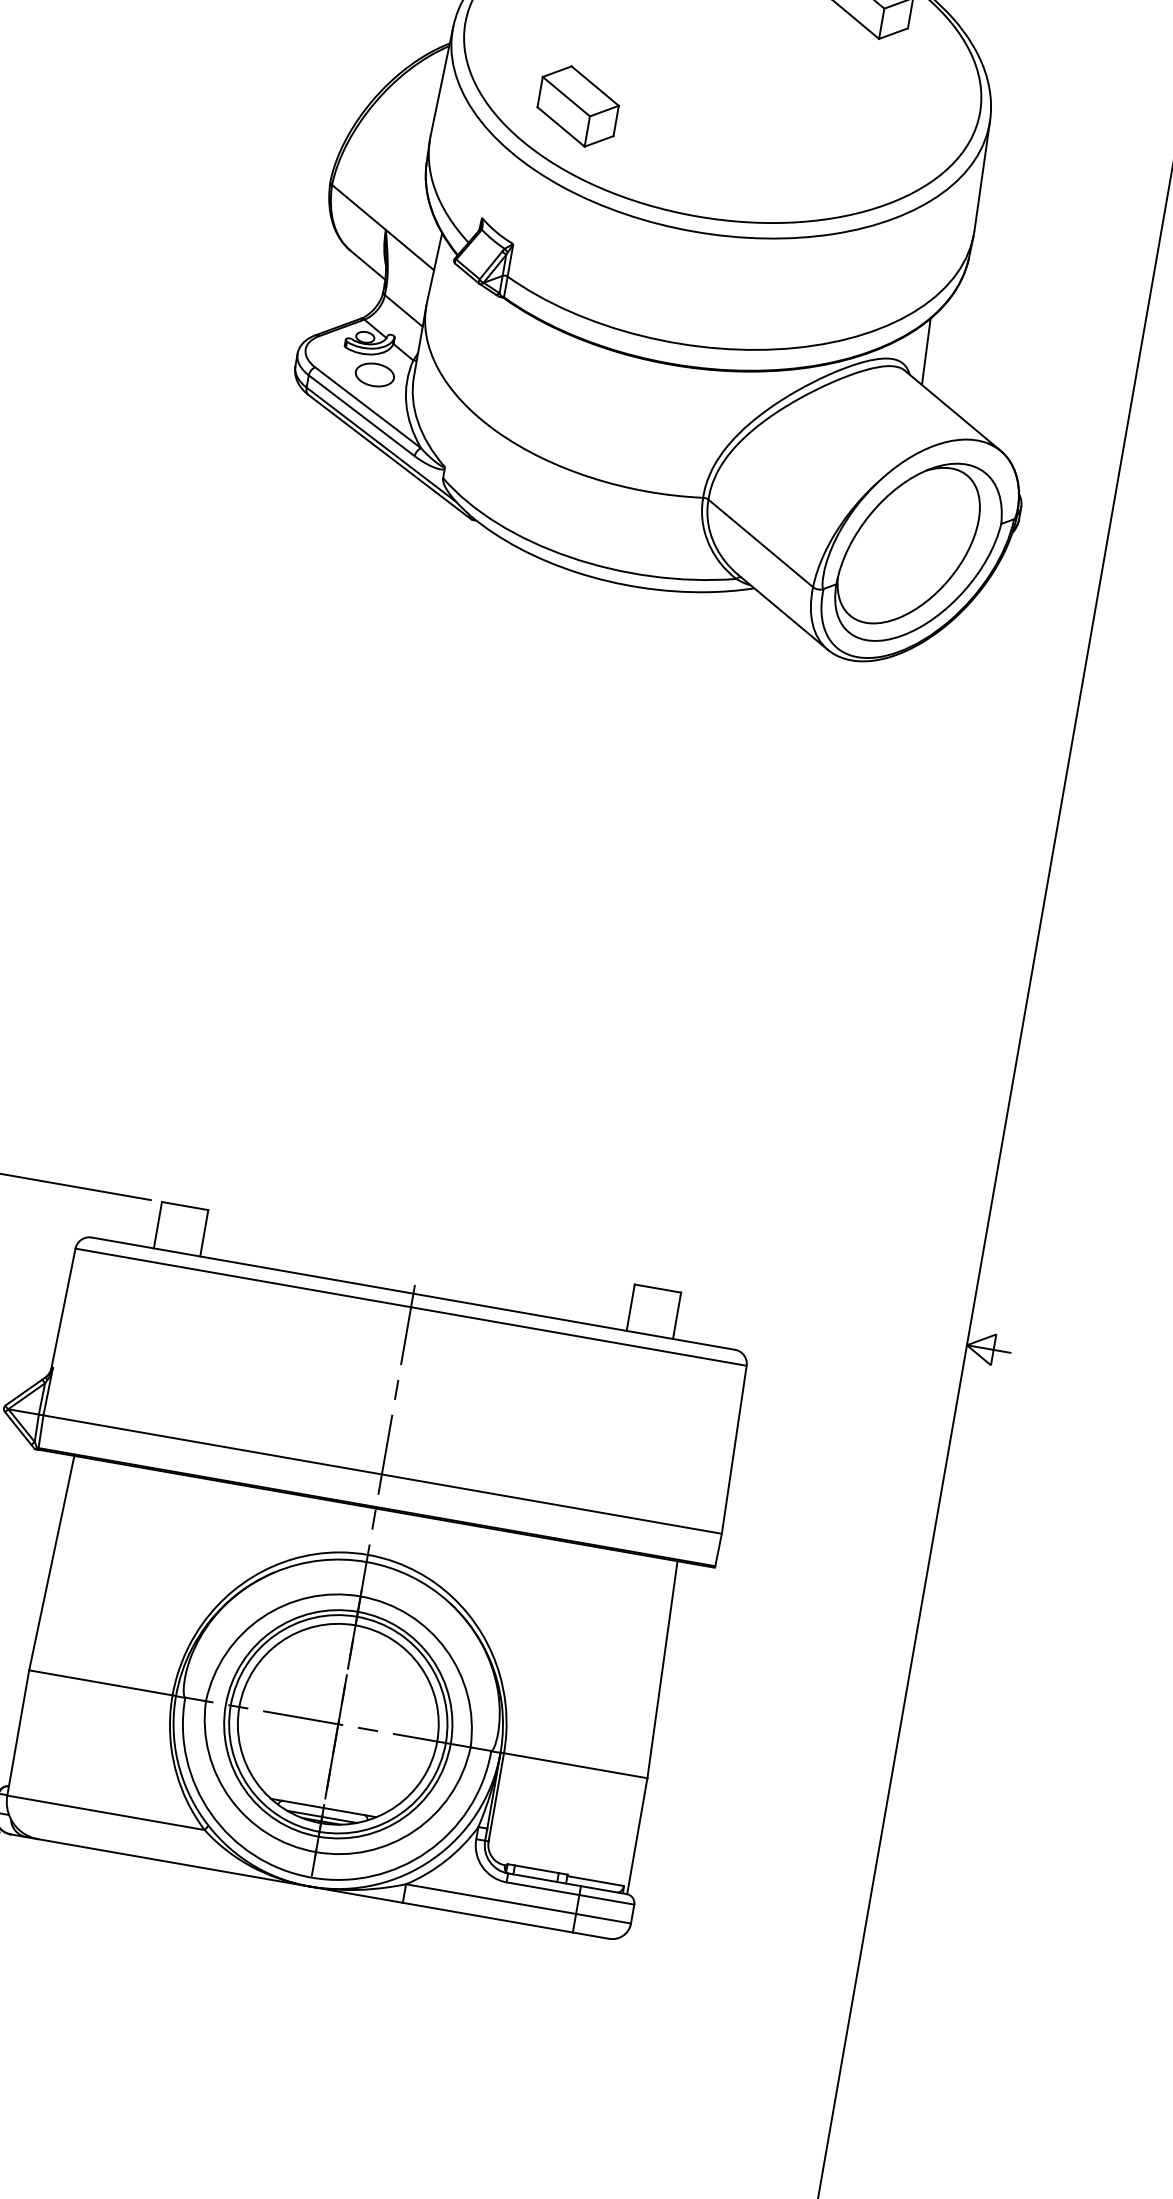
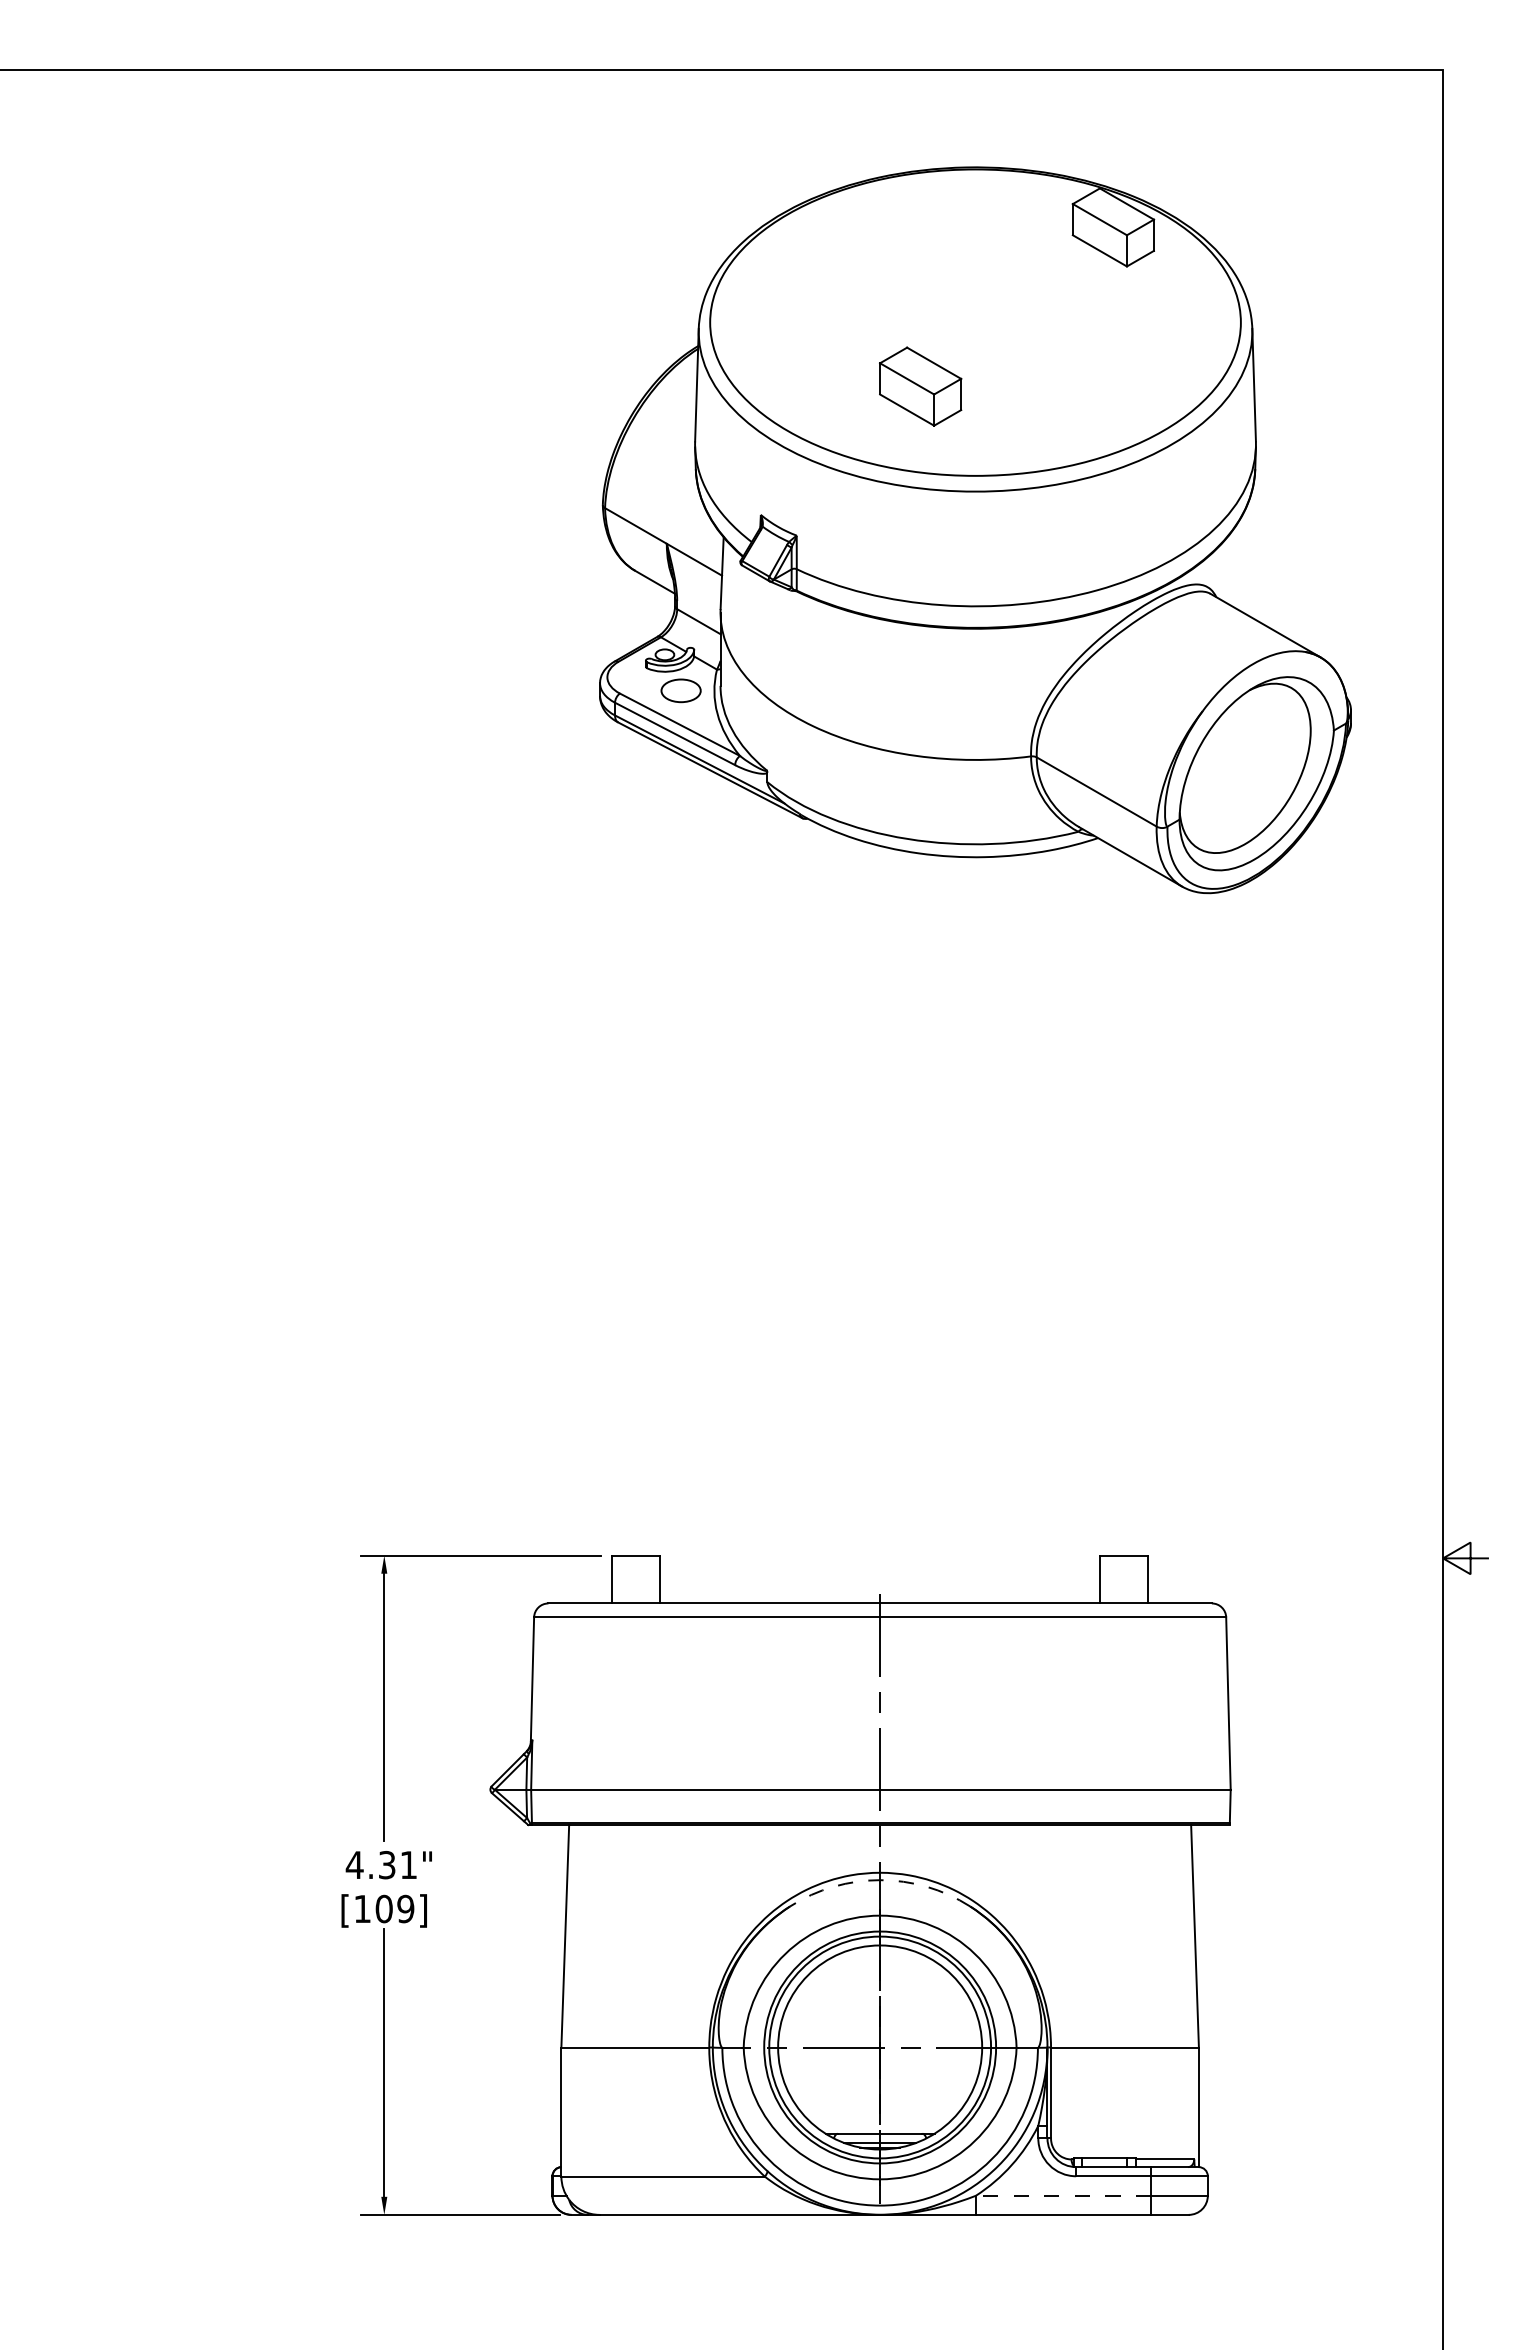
part: (578, 106) -> (920, 386), moved
line: (925, 351) -> (1228, 571), removed
arc: (366, 1562) -> (880, 1880), solid -> dashed
line: (491, 1898) -> (1063, 2195), solid -> dashed

